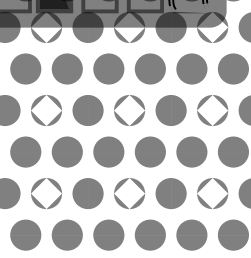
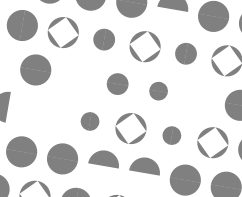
fill: (149, 76) -> (170, 16), removed
part: (87, 110) -> (103, 39), size x0.7
part: (170, 110) -> (185, 53), size x0.7
part: (66, 151) -> (75, 76), removed
part: (108, 151) -> (117, 83), size x0.7
part: (150, 151) -> (158, 90), size x0.6
part: (191, 151) -> (199, 97), removed
part: (38, 185) -> (42, 105), removed
fill: (12, 193) -> (15, 108), removed
part: (87, 193) -> (89, 121), size x0.6
part: (170, 193) -> (171, 135), size x0.6
fill: (108, 242) -> (101, 173), removed
fill: (149, 242) -> (142, 180), removed

